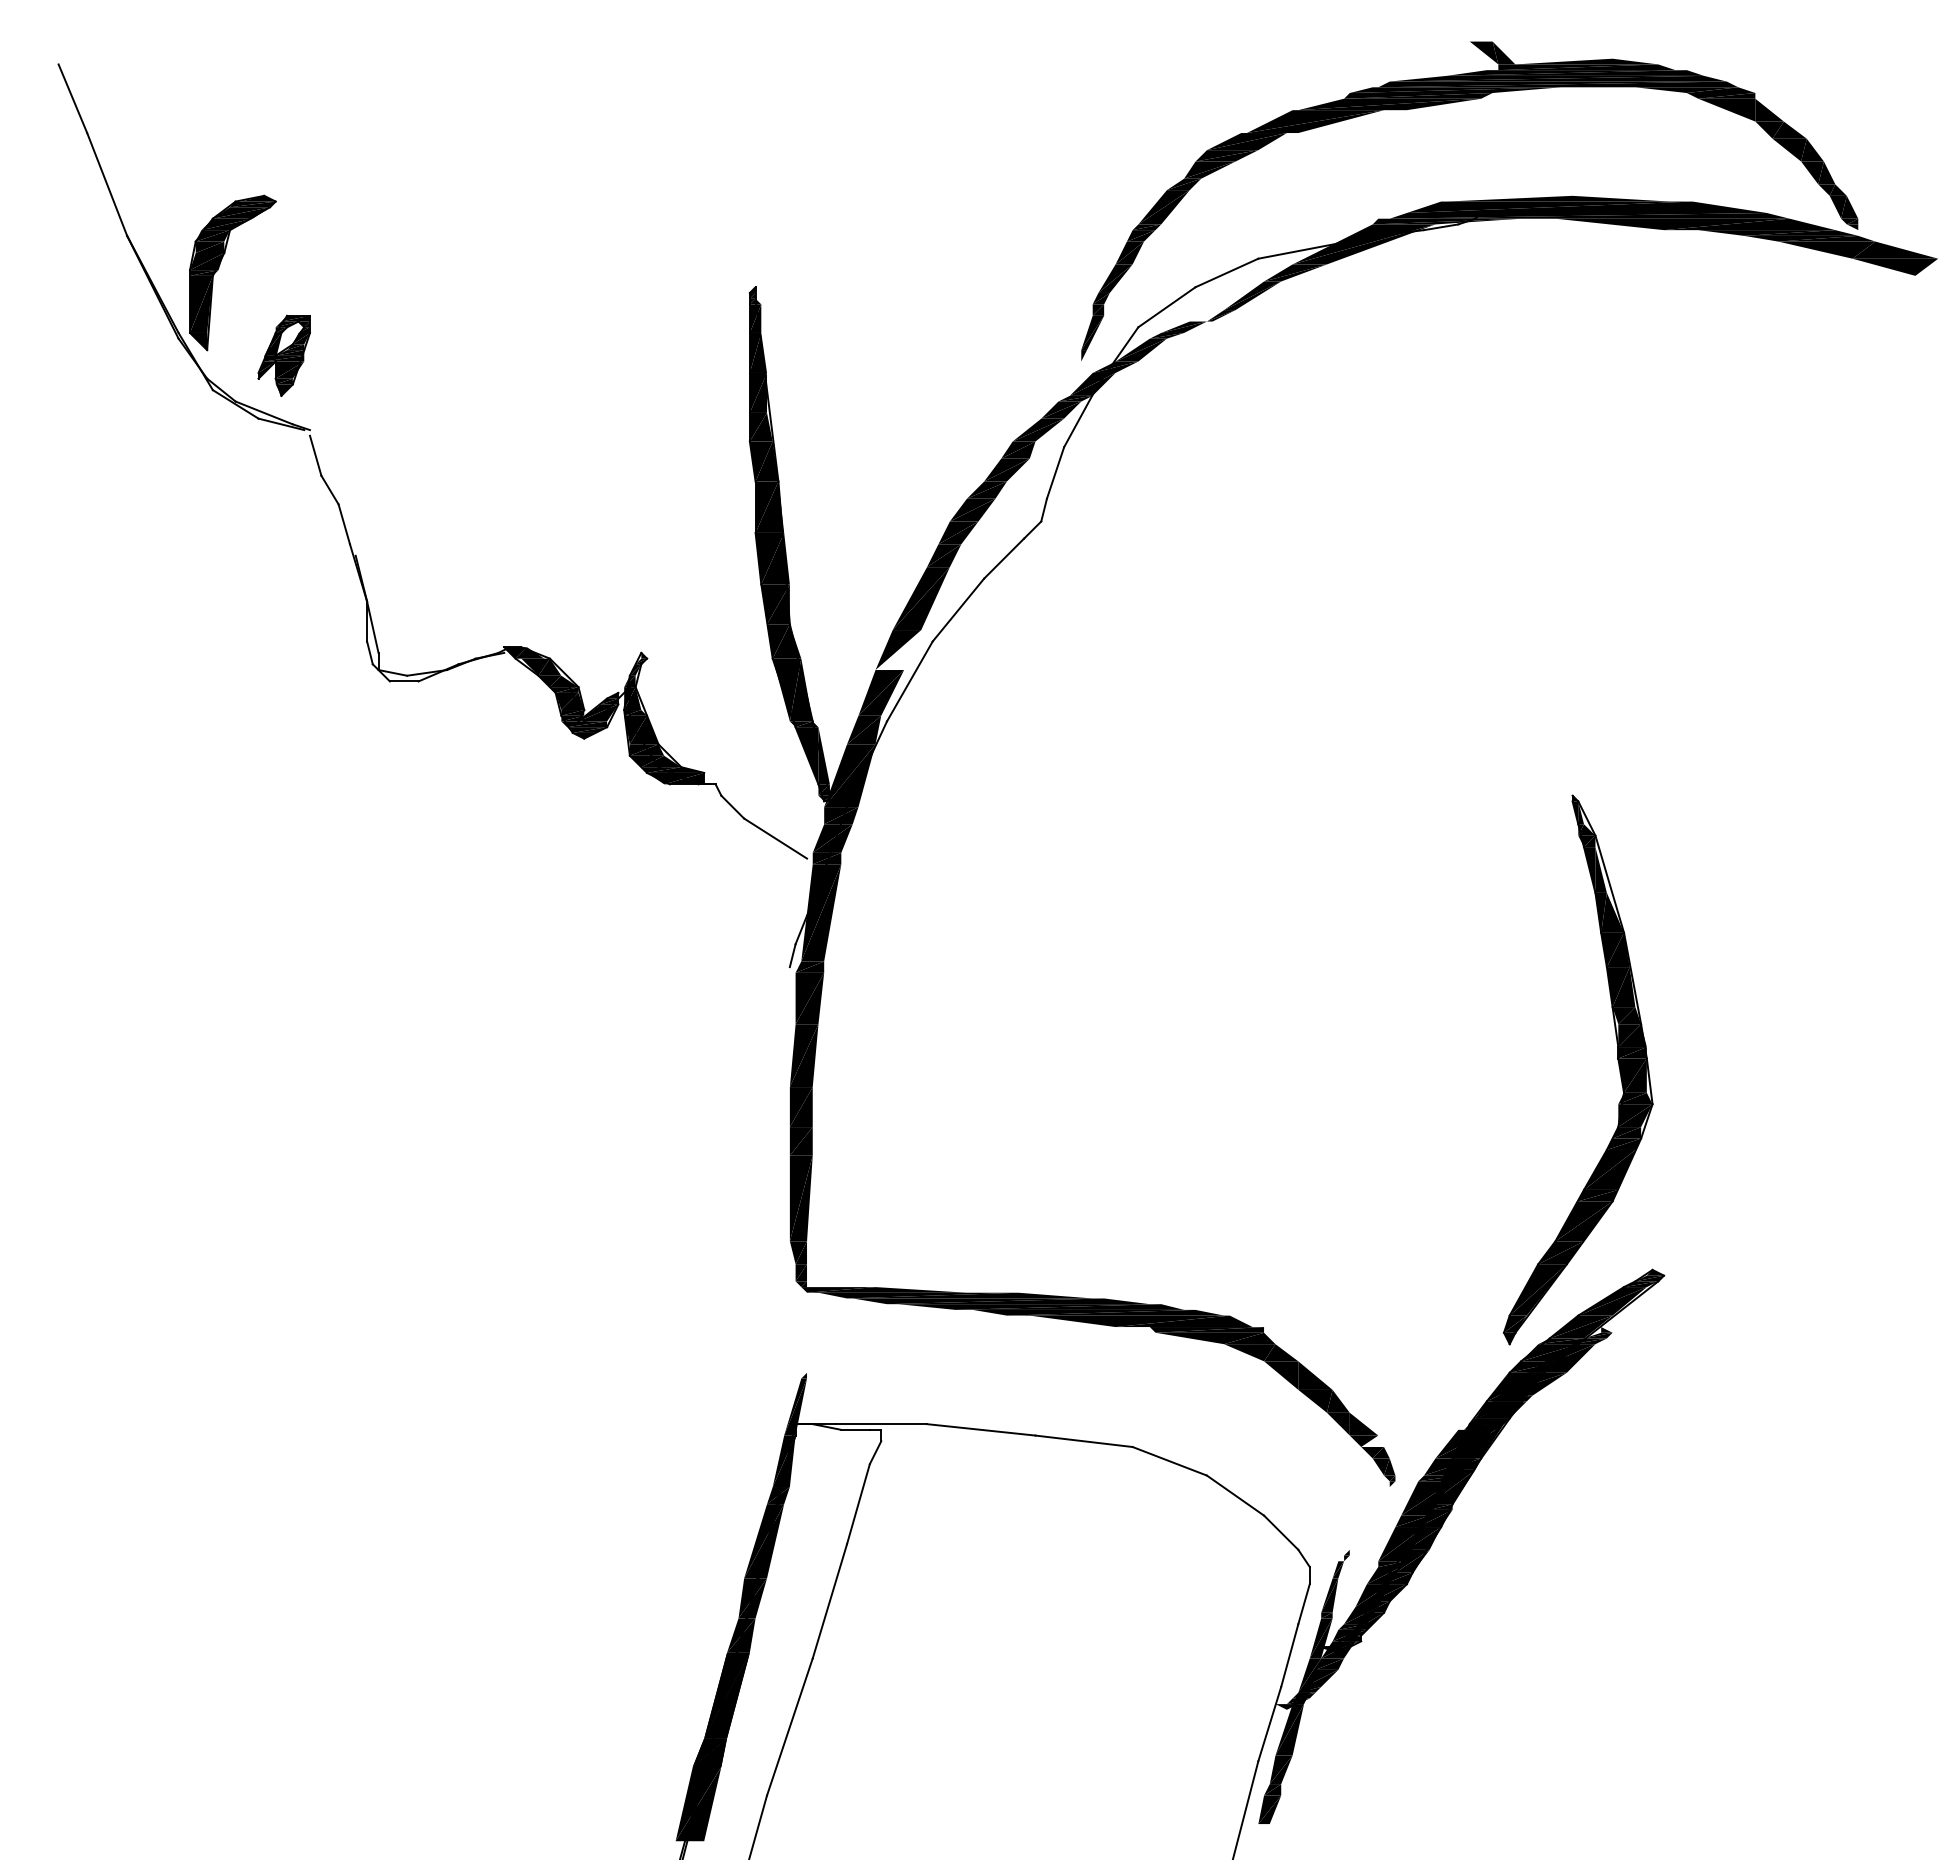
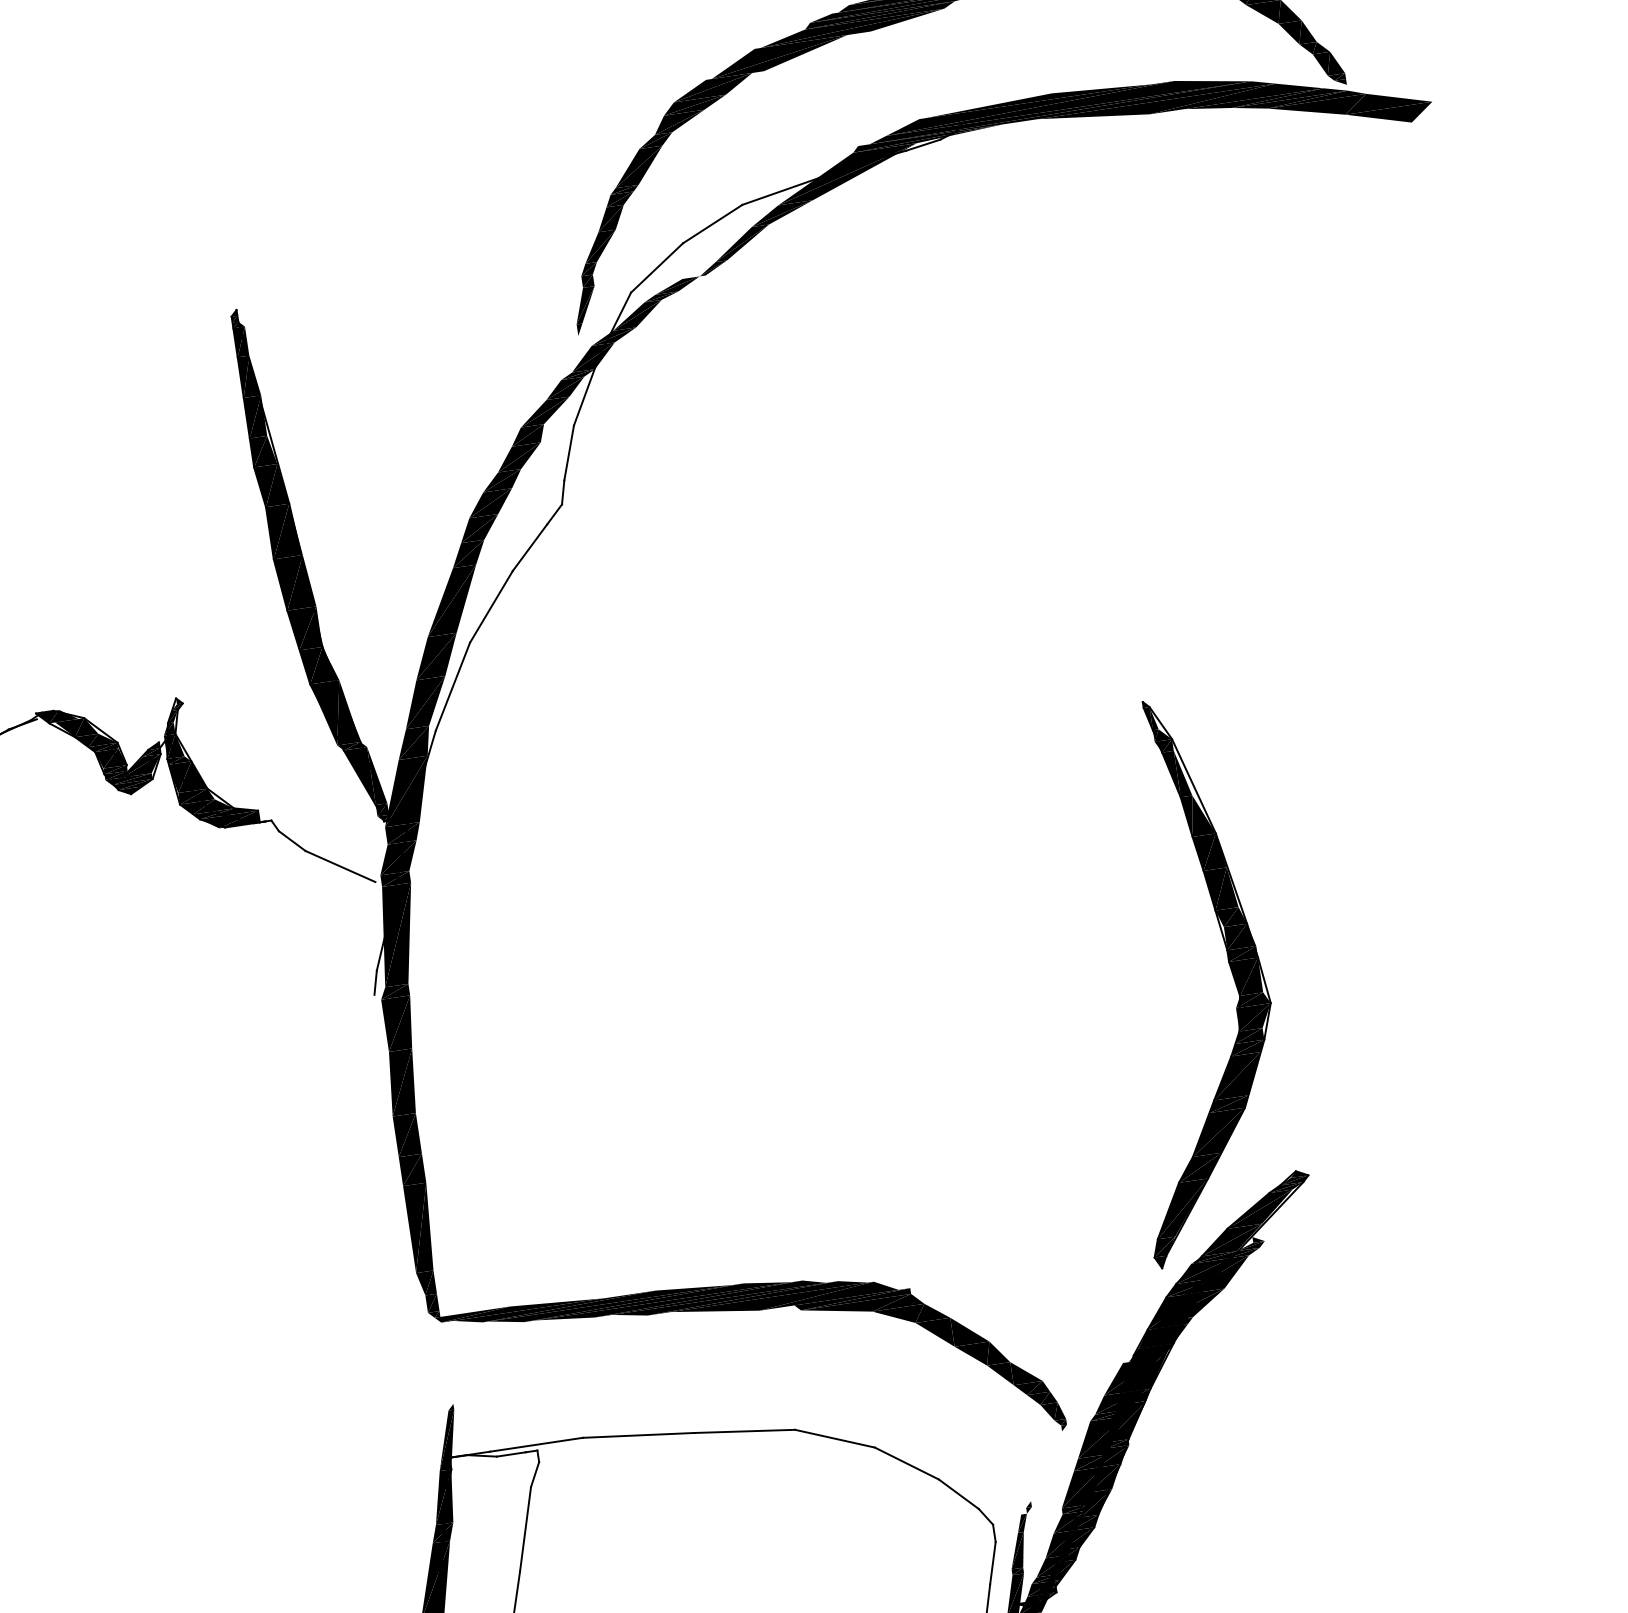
fill: (898, 650) -> (436, 657), added
fill: (1372, 1441) -> (1037, 1387), added

